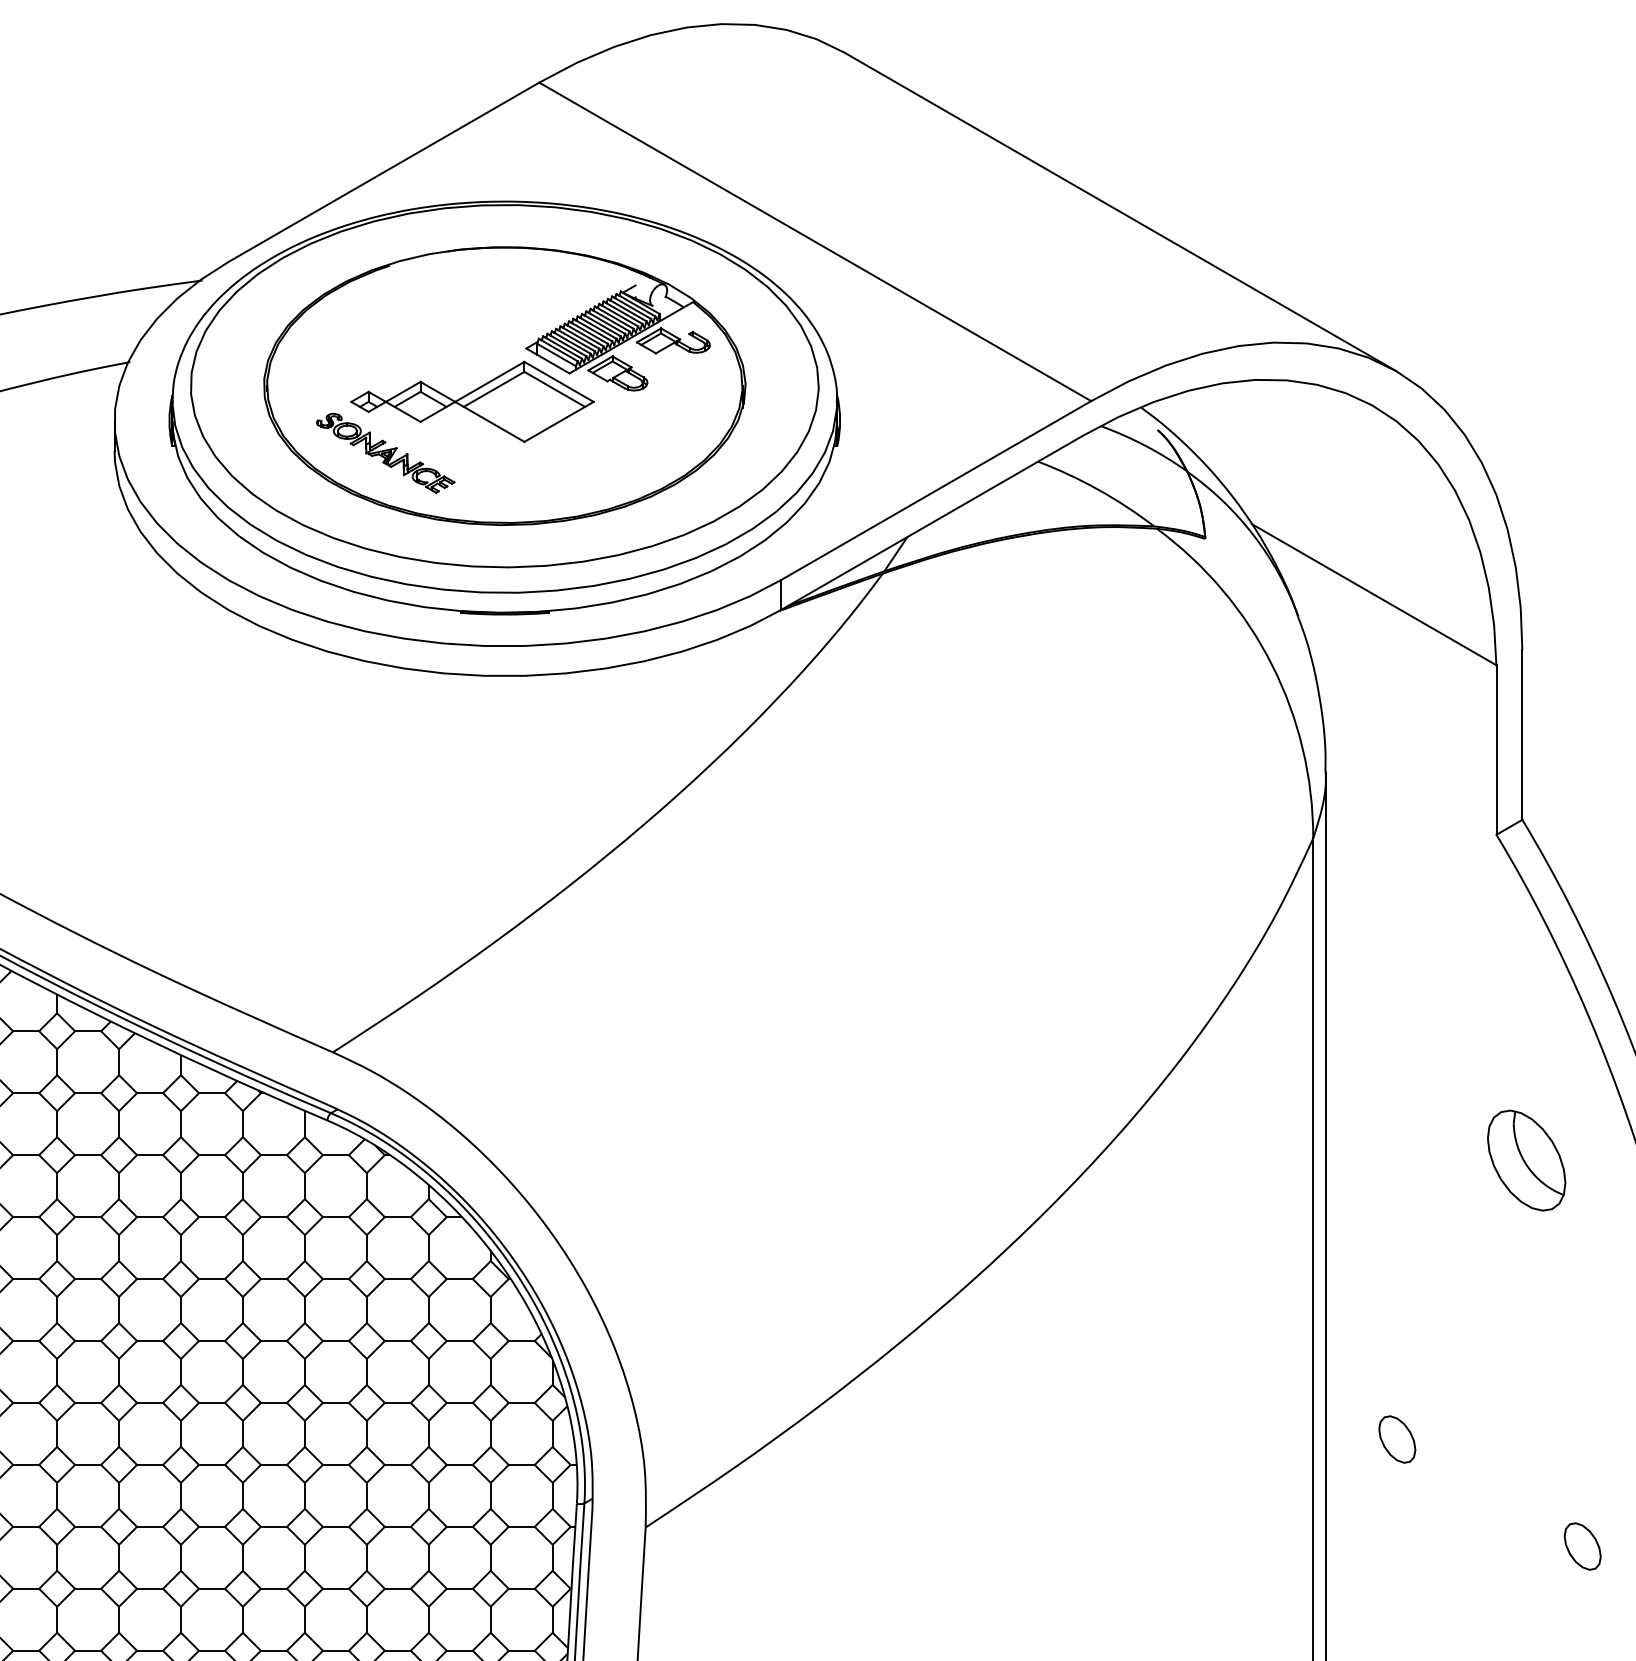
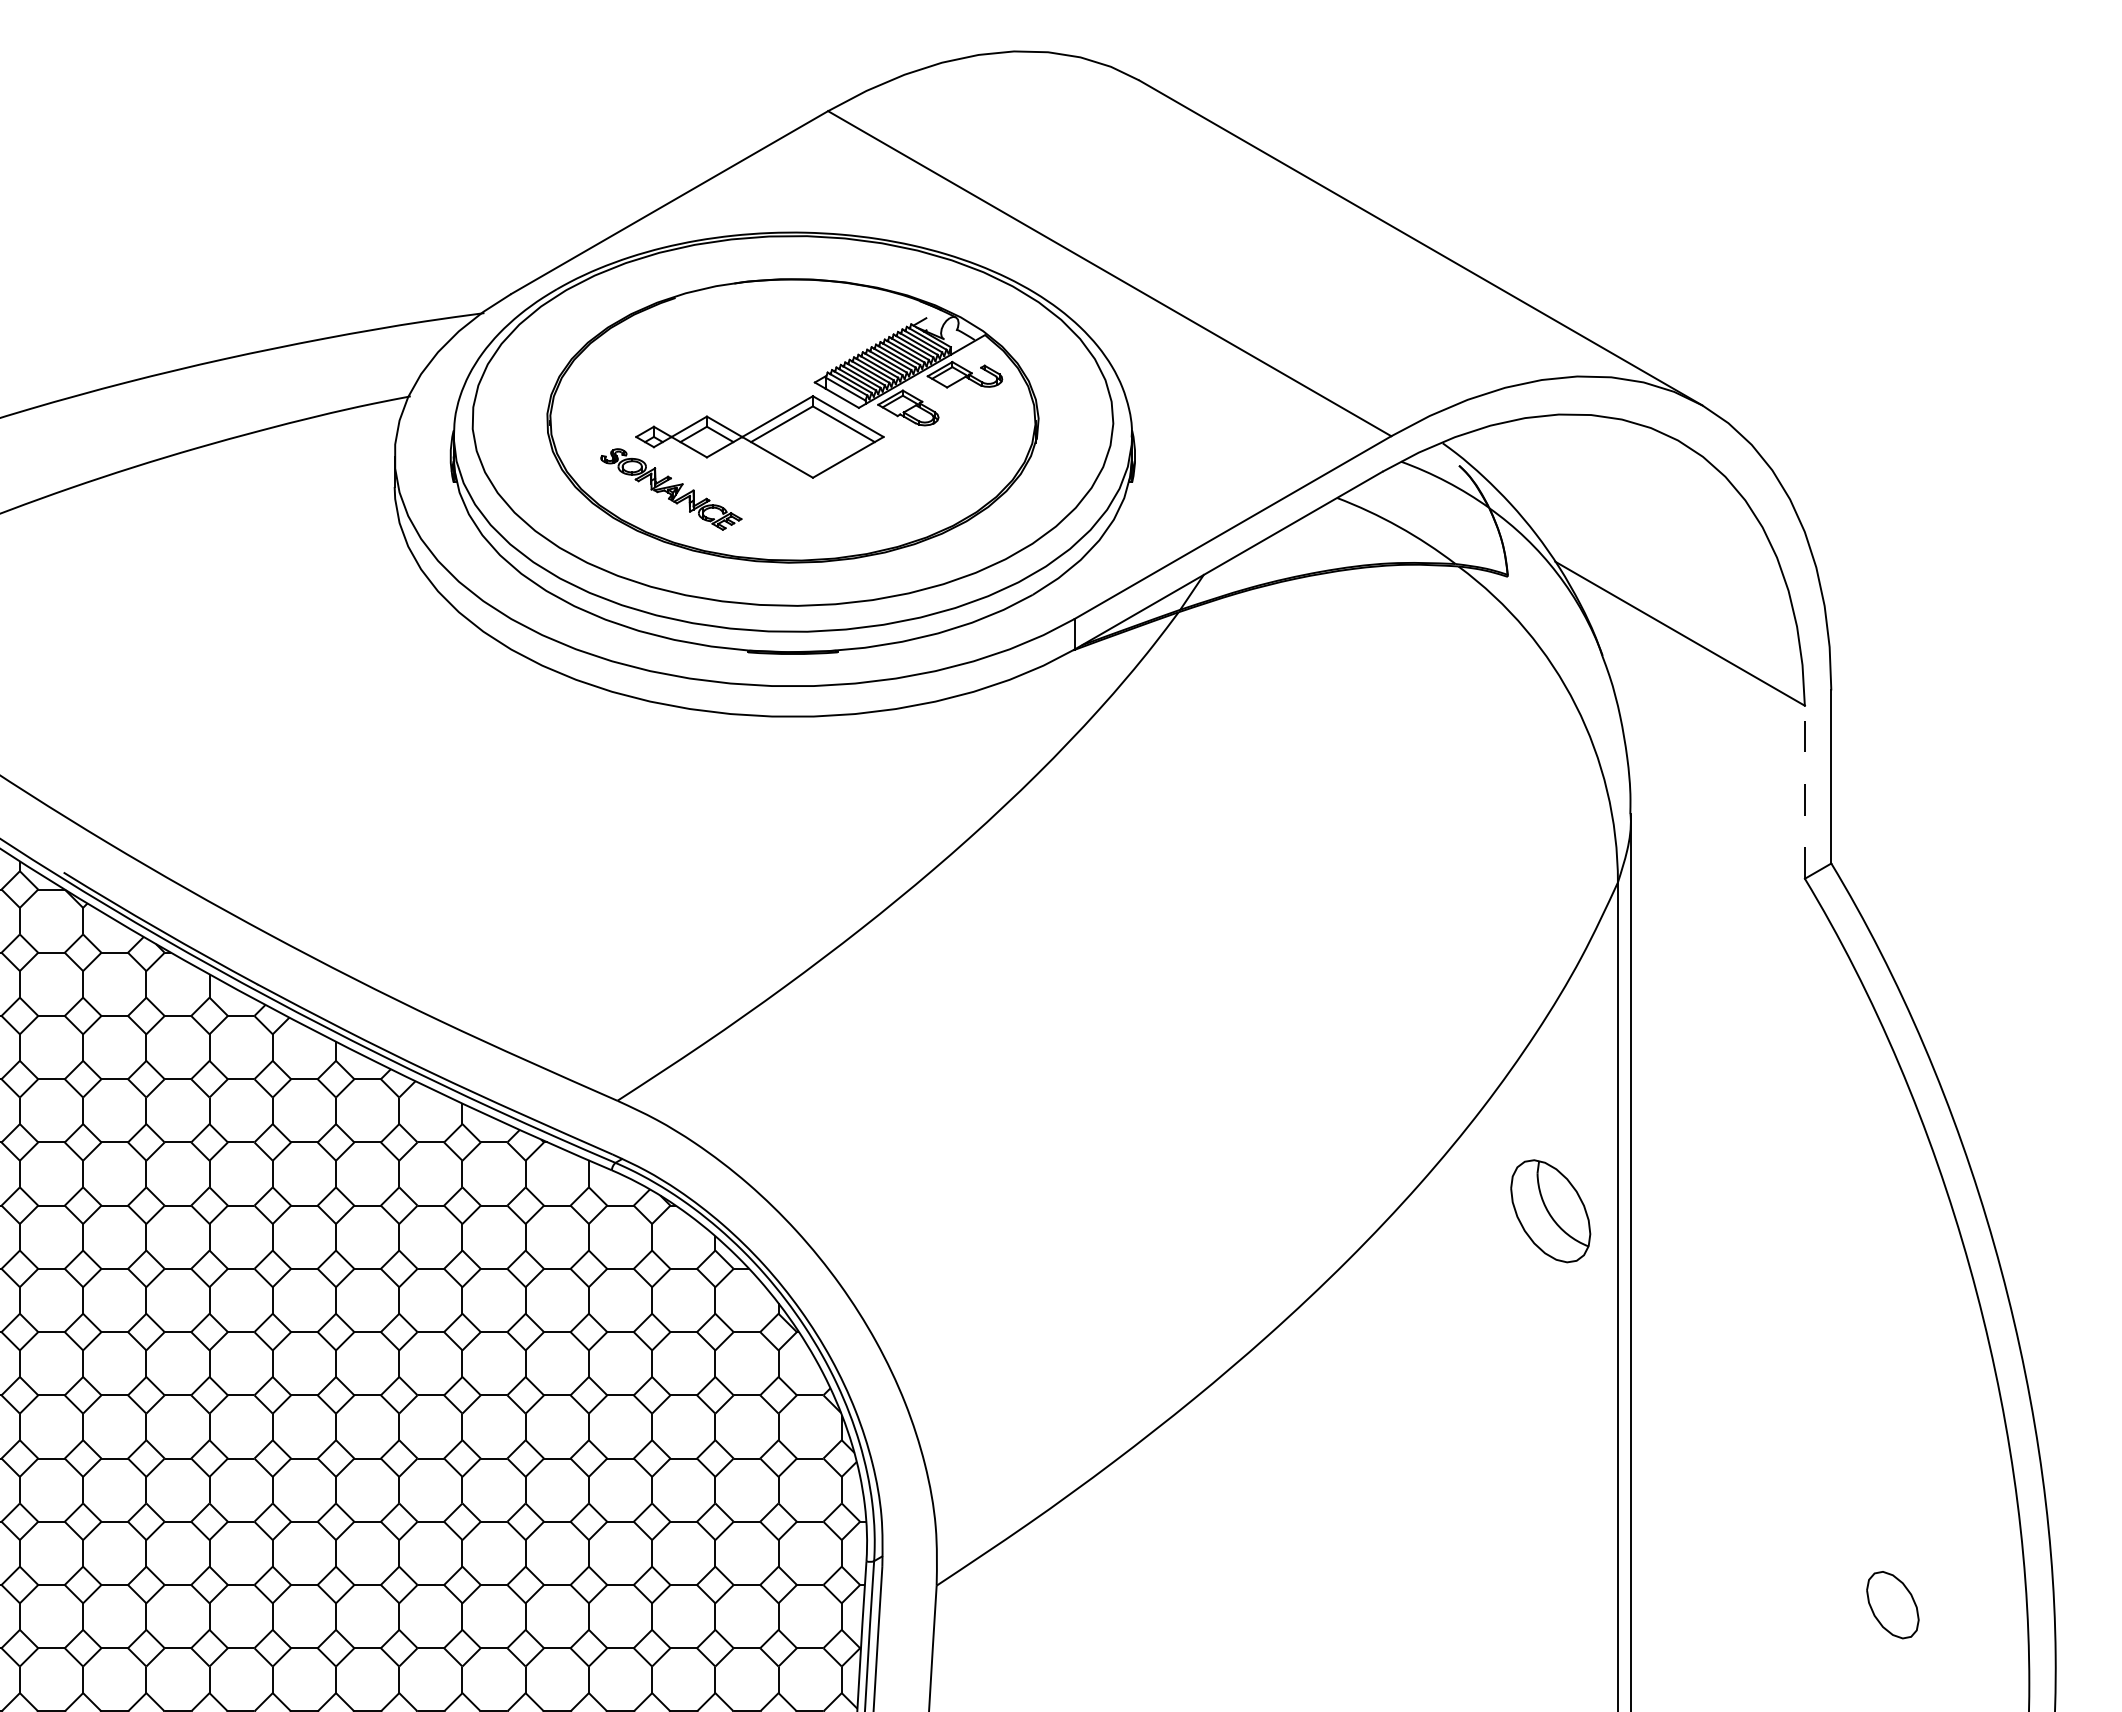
line: (1496, 750) -> (1804, 792), solid -> dashed
part: (1526, 1160) -> (1550, 1211), moved
part: (1397, 1439) -> (1703, 1495), removed
part: (1582, 1545) -> (1892, 1604), size x1.4

